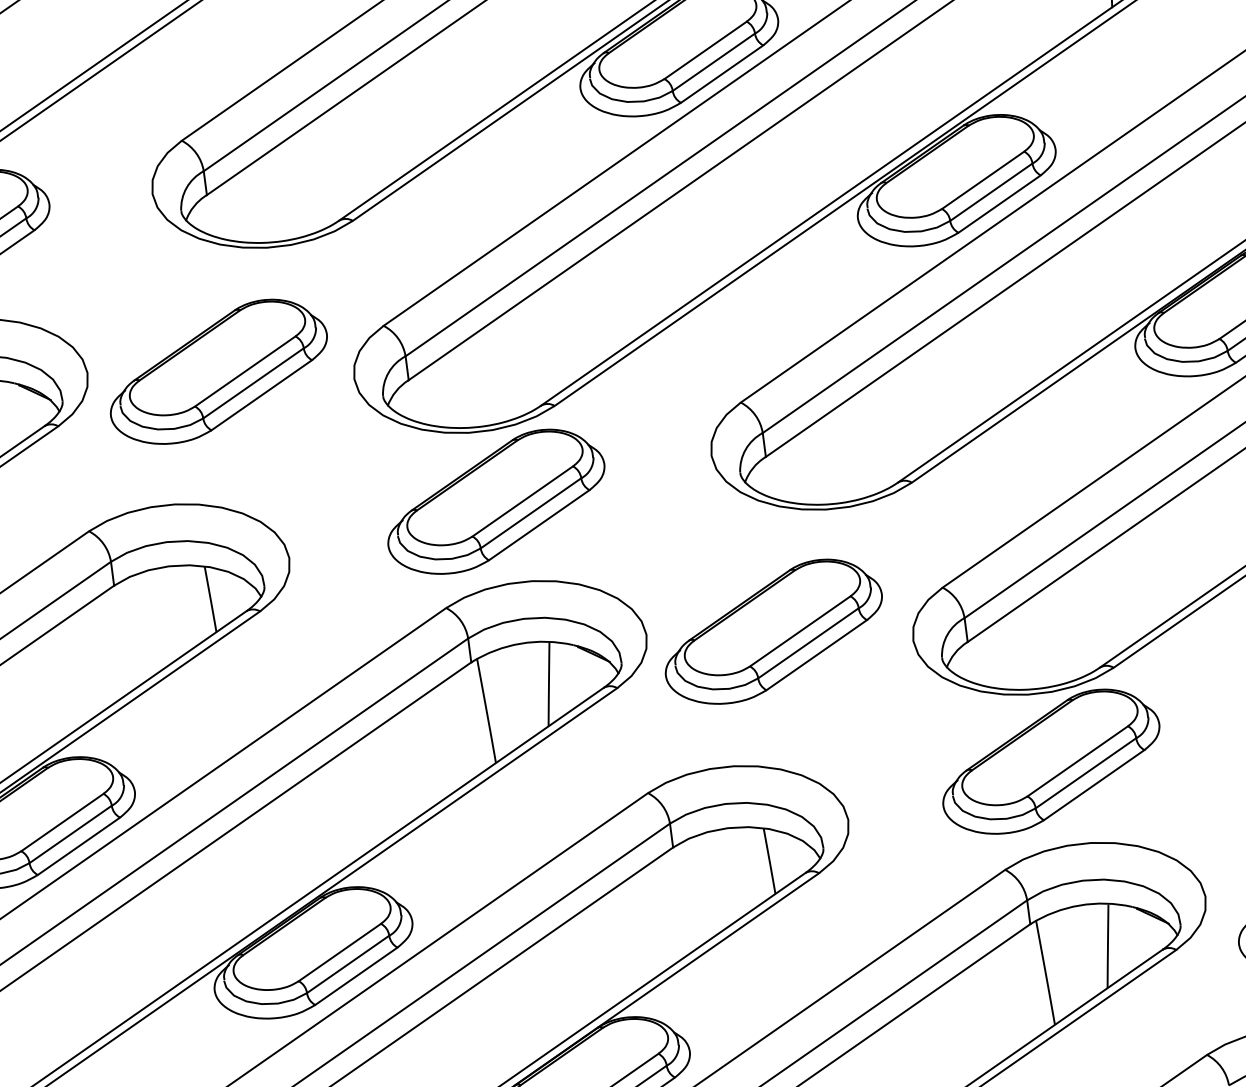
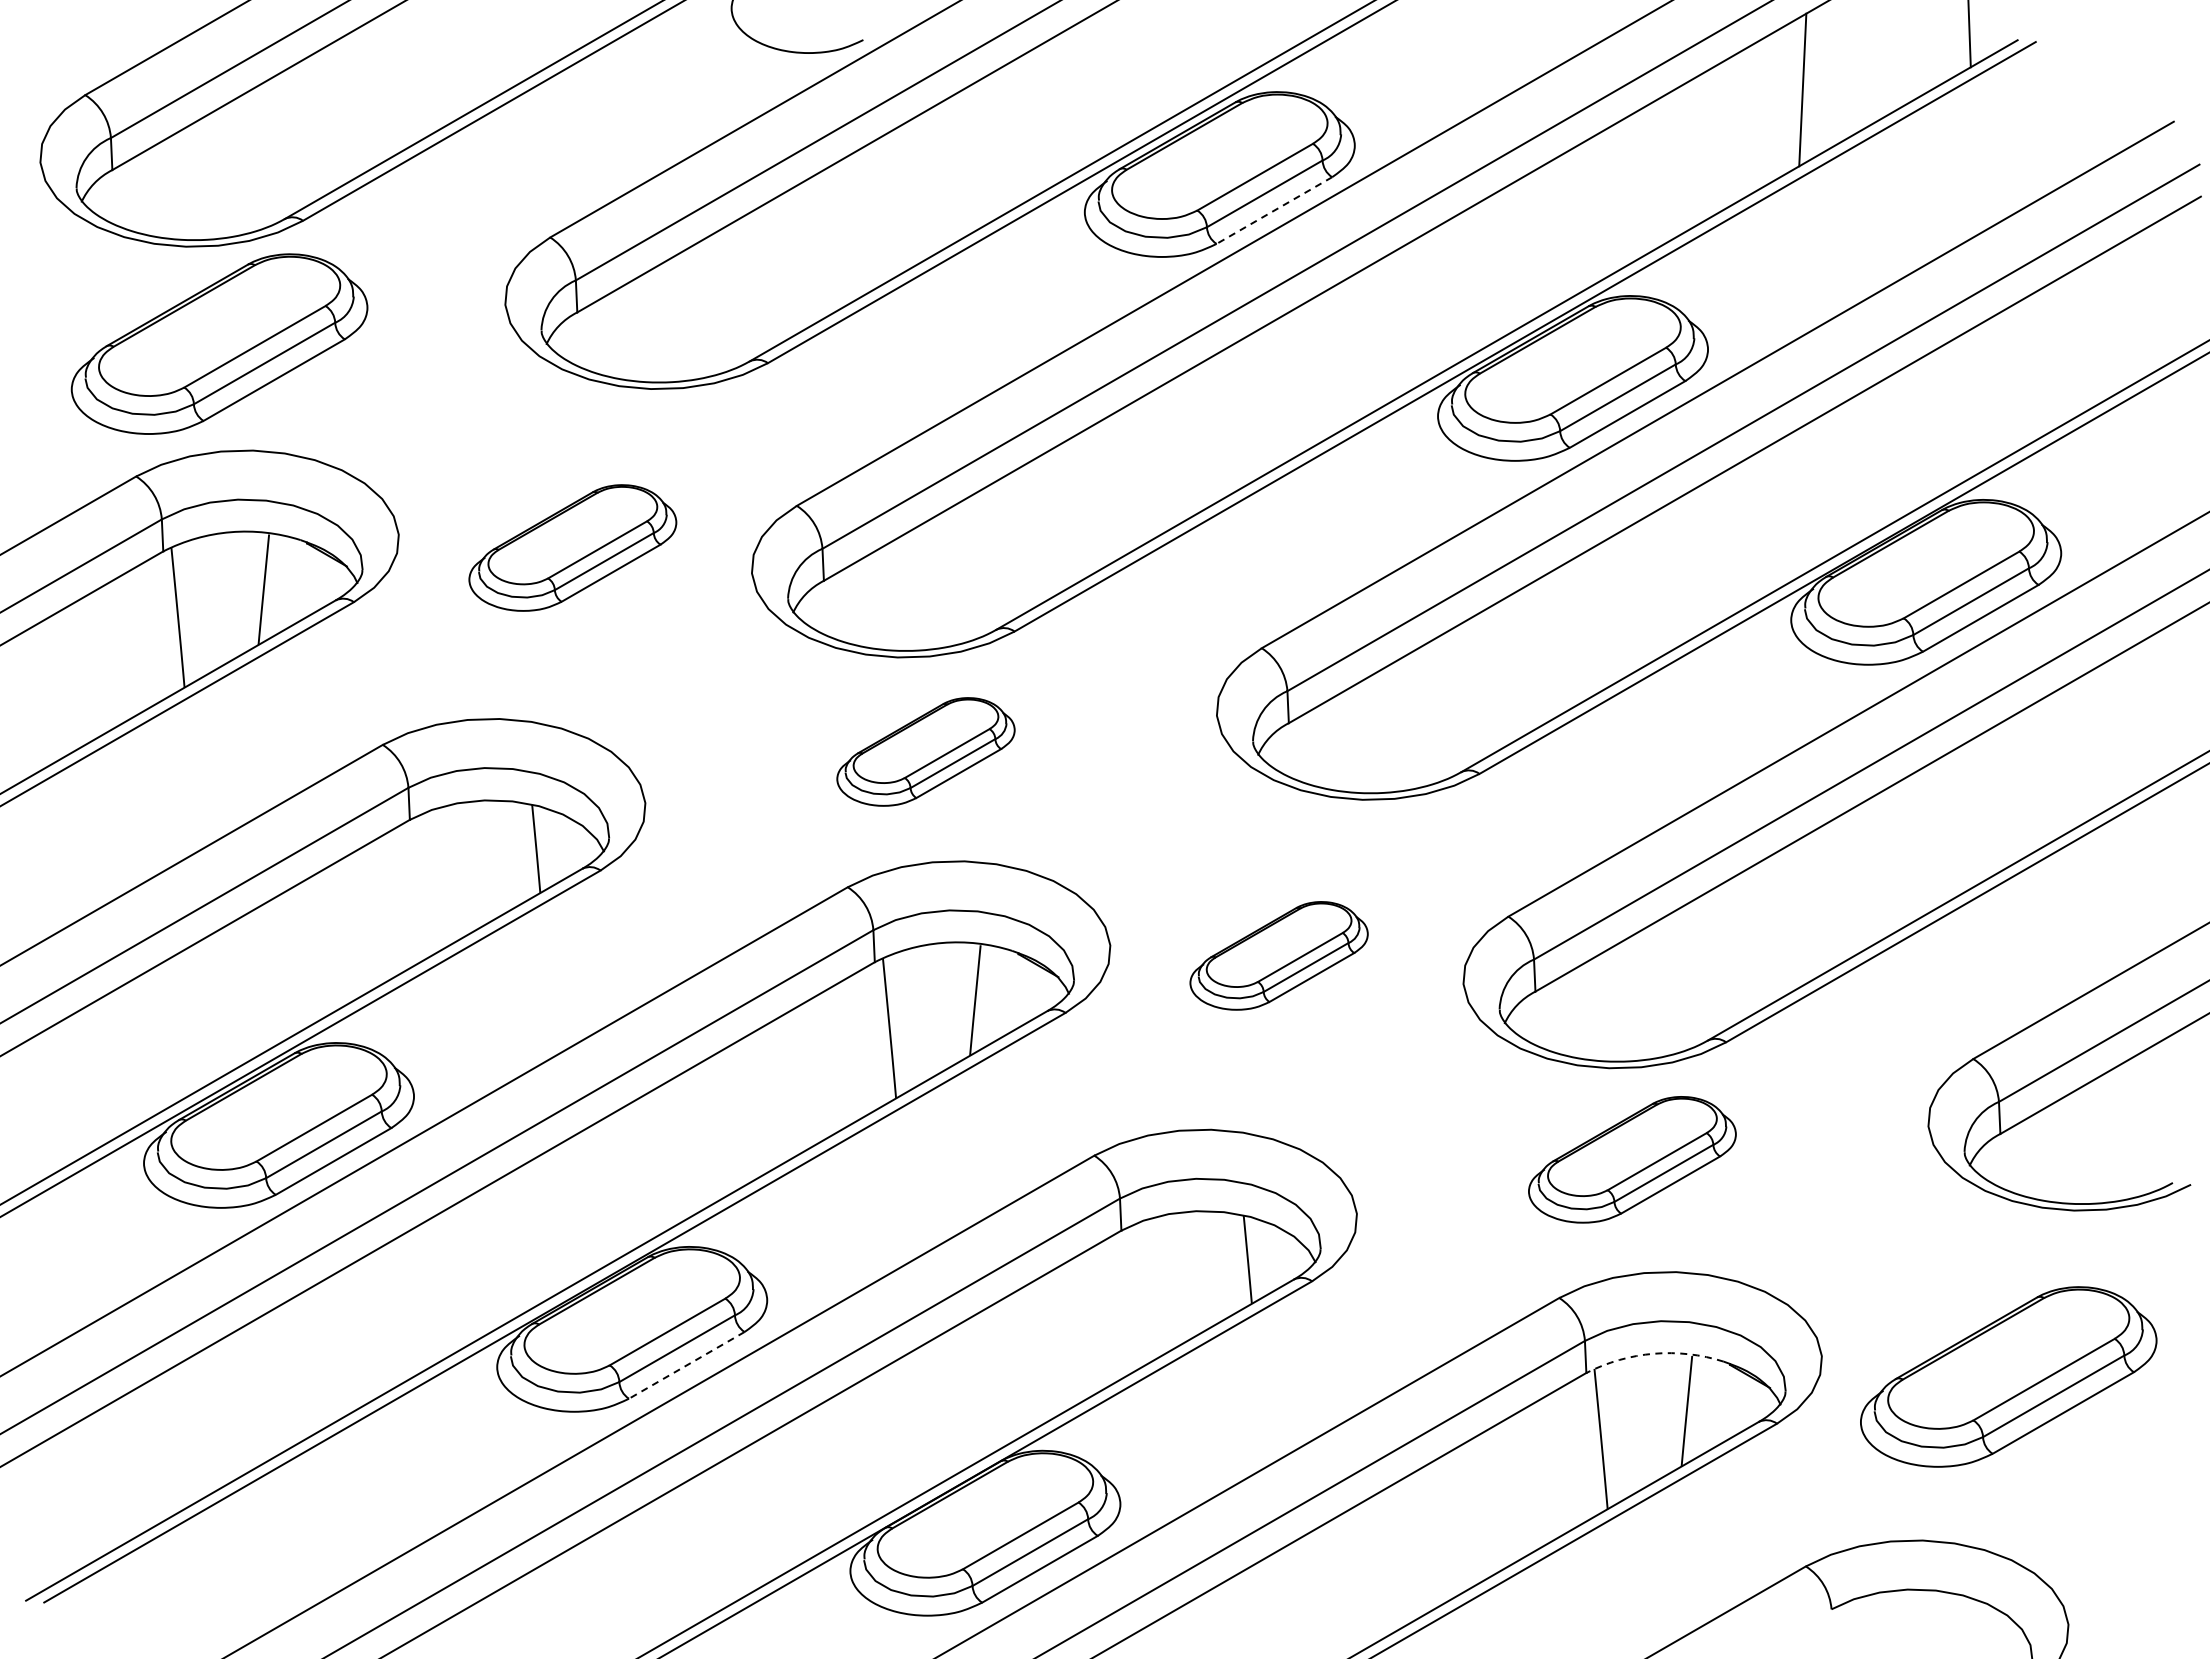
line: (722, 74) -> (1274, 210), solid -> dashed
part: (218, 371) -> (572, 547), size x0.7
part: (495, 501) -> (925, 751), size x0.6
part: (773, 631) -> (1278, 955), size x0.6
part: (1051, 761) -> (1632, 1159), size x0.7
arc: (1079, 905) -> (1653, 1353), solid -> dashed
line: (356, 976) -> (686, 1365), solid -> dashed

